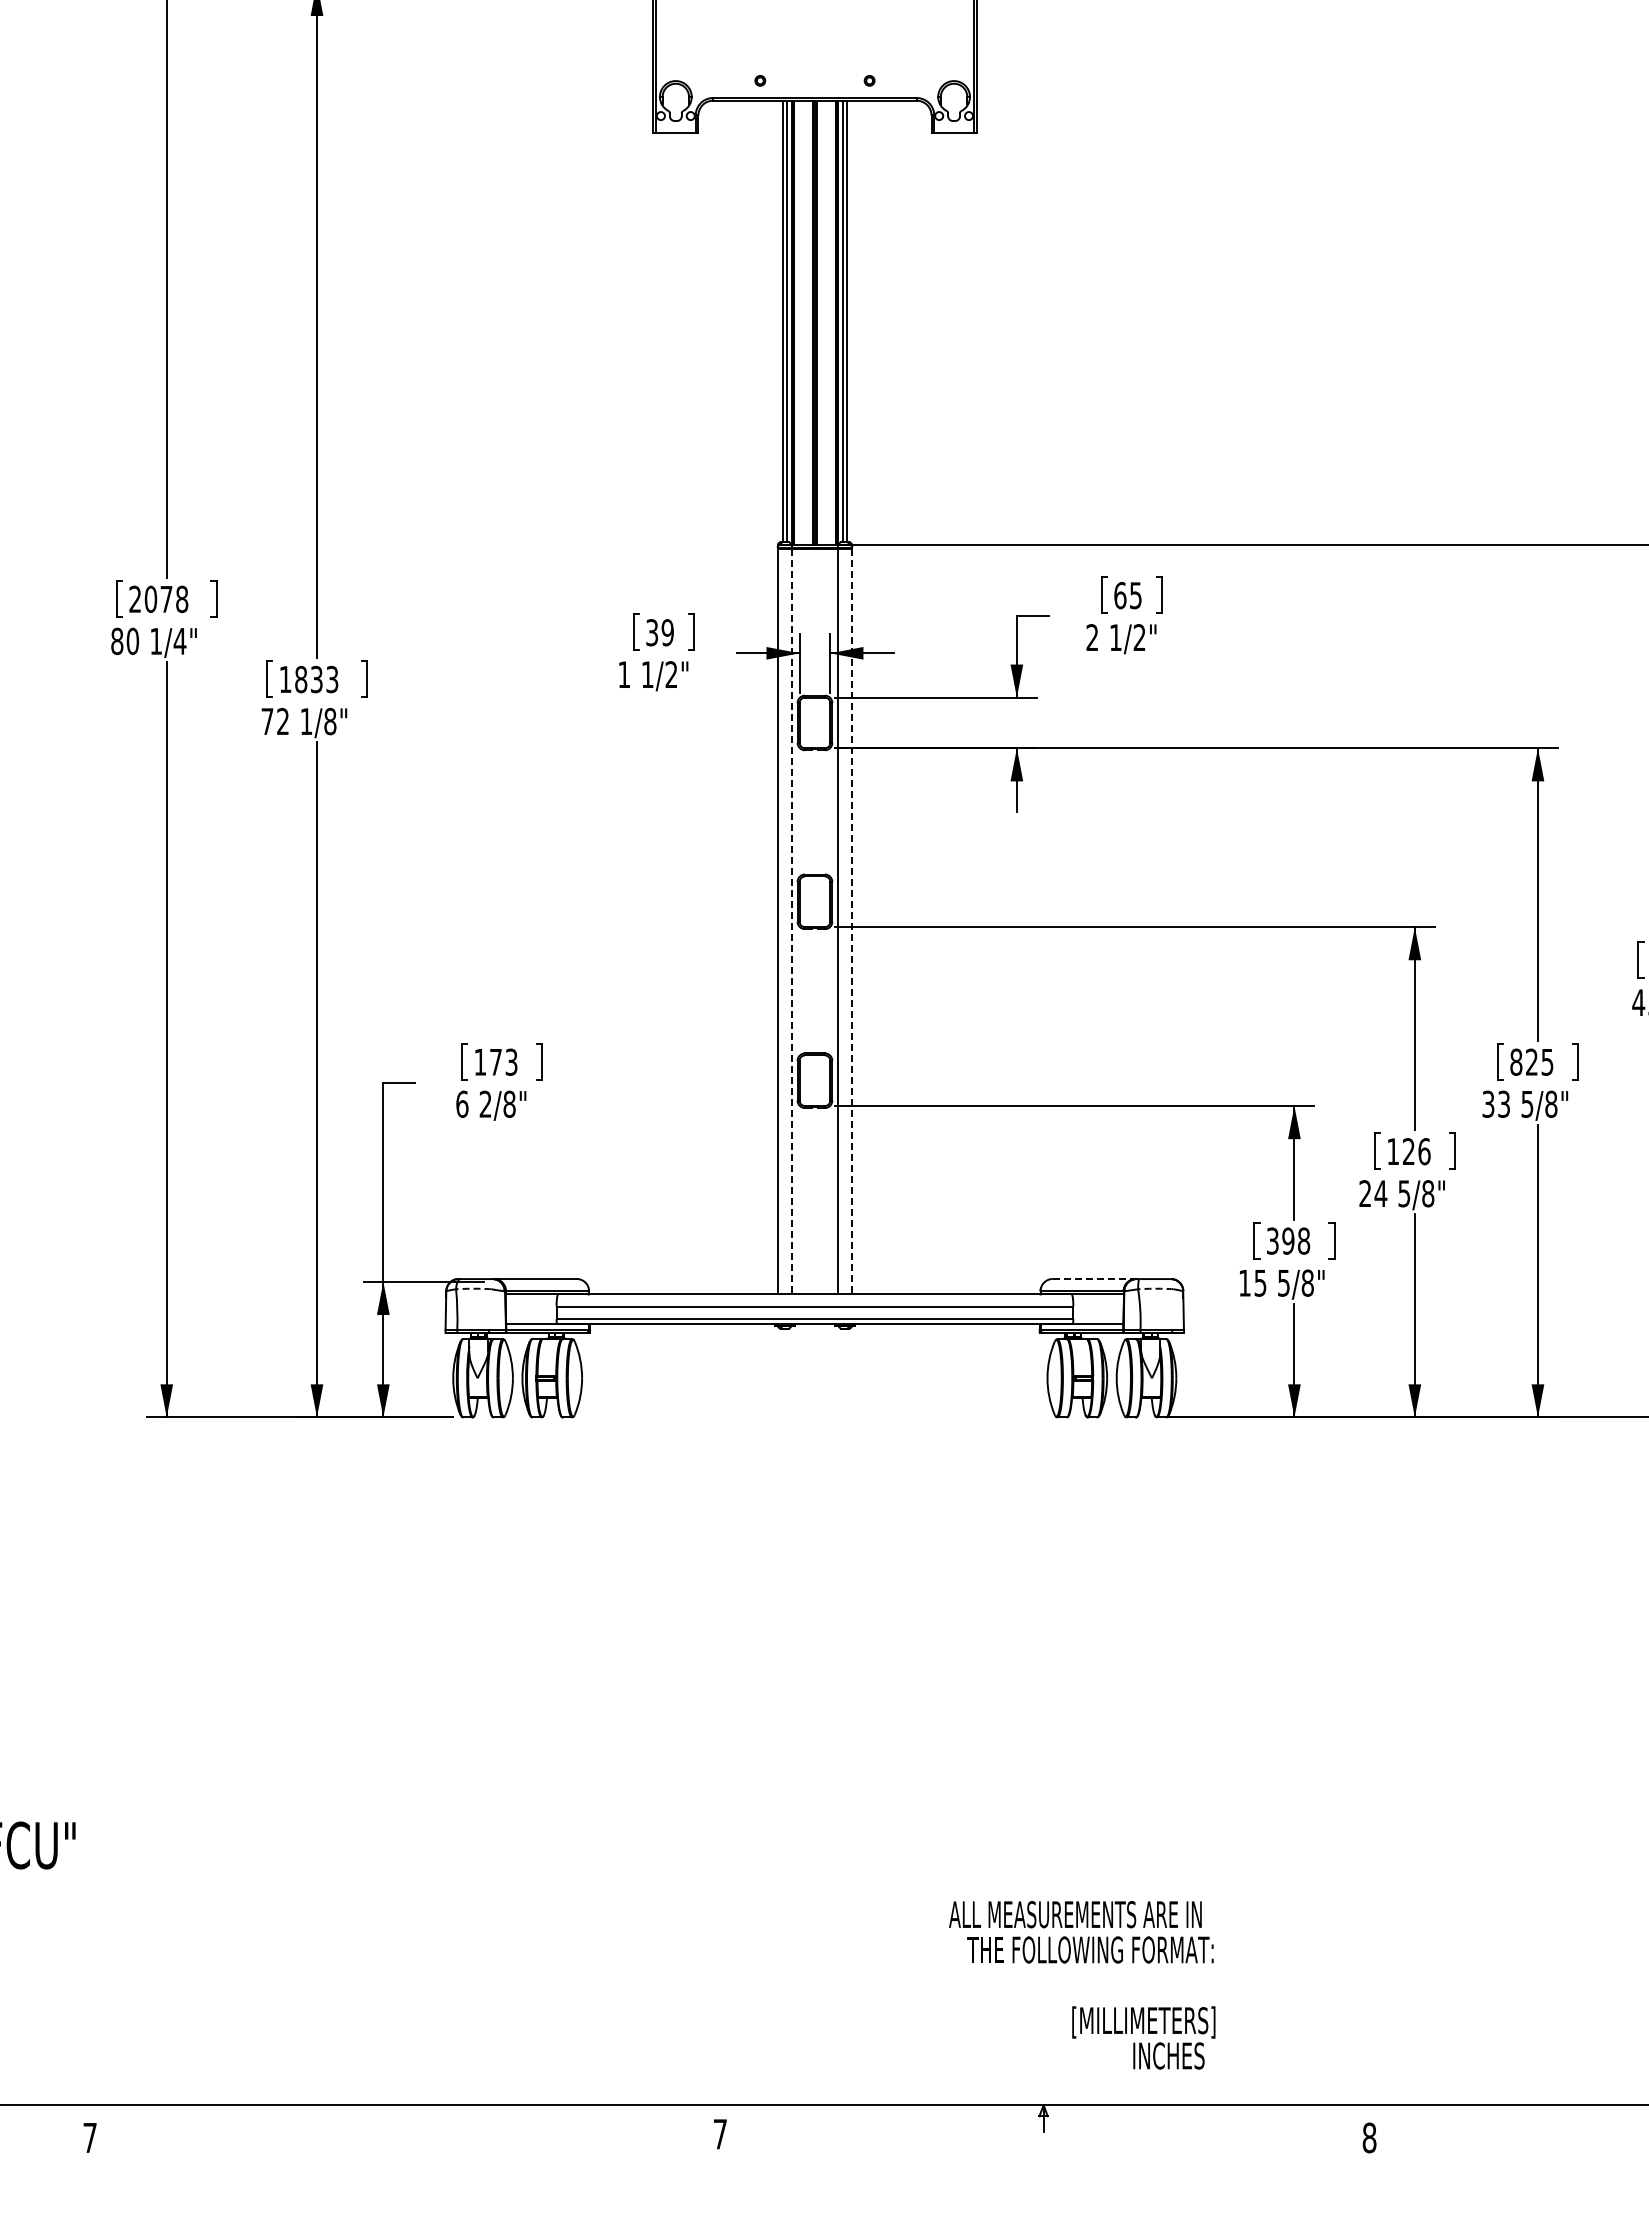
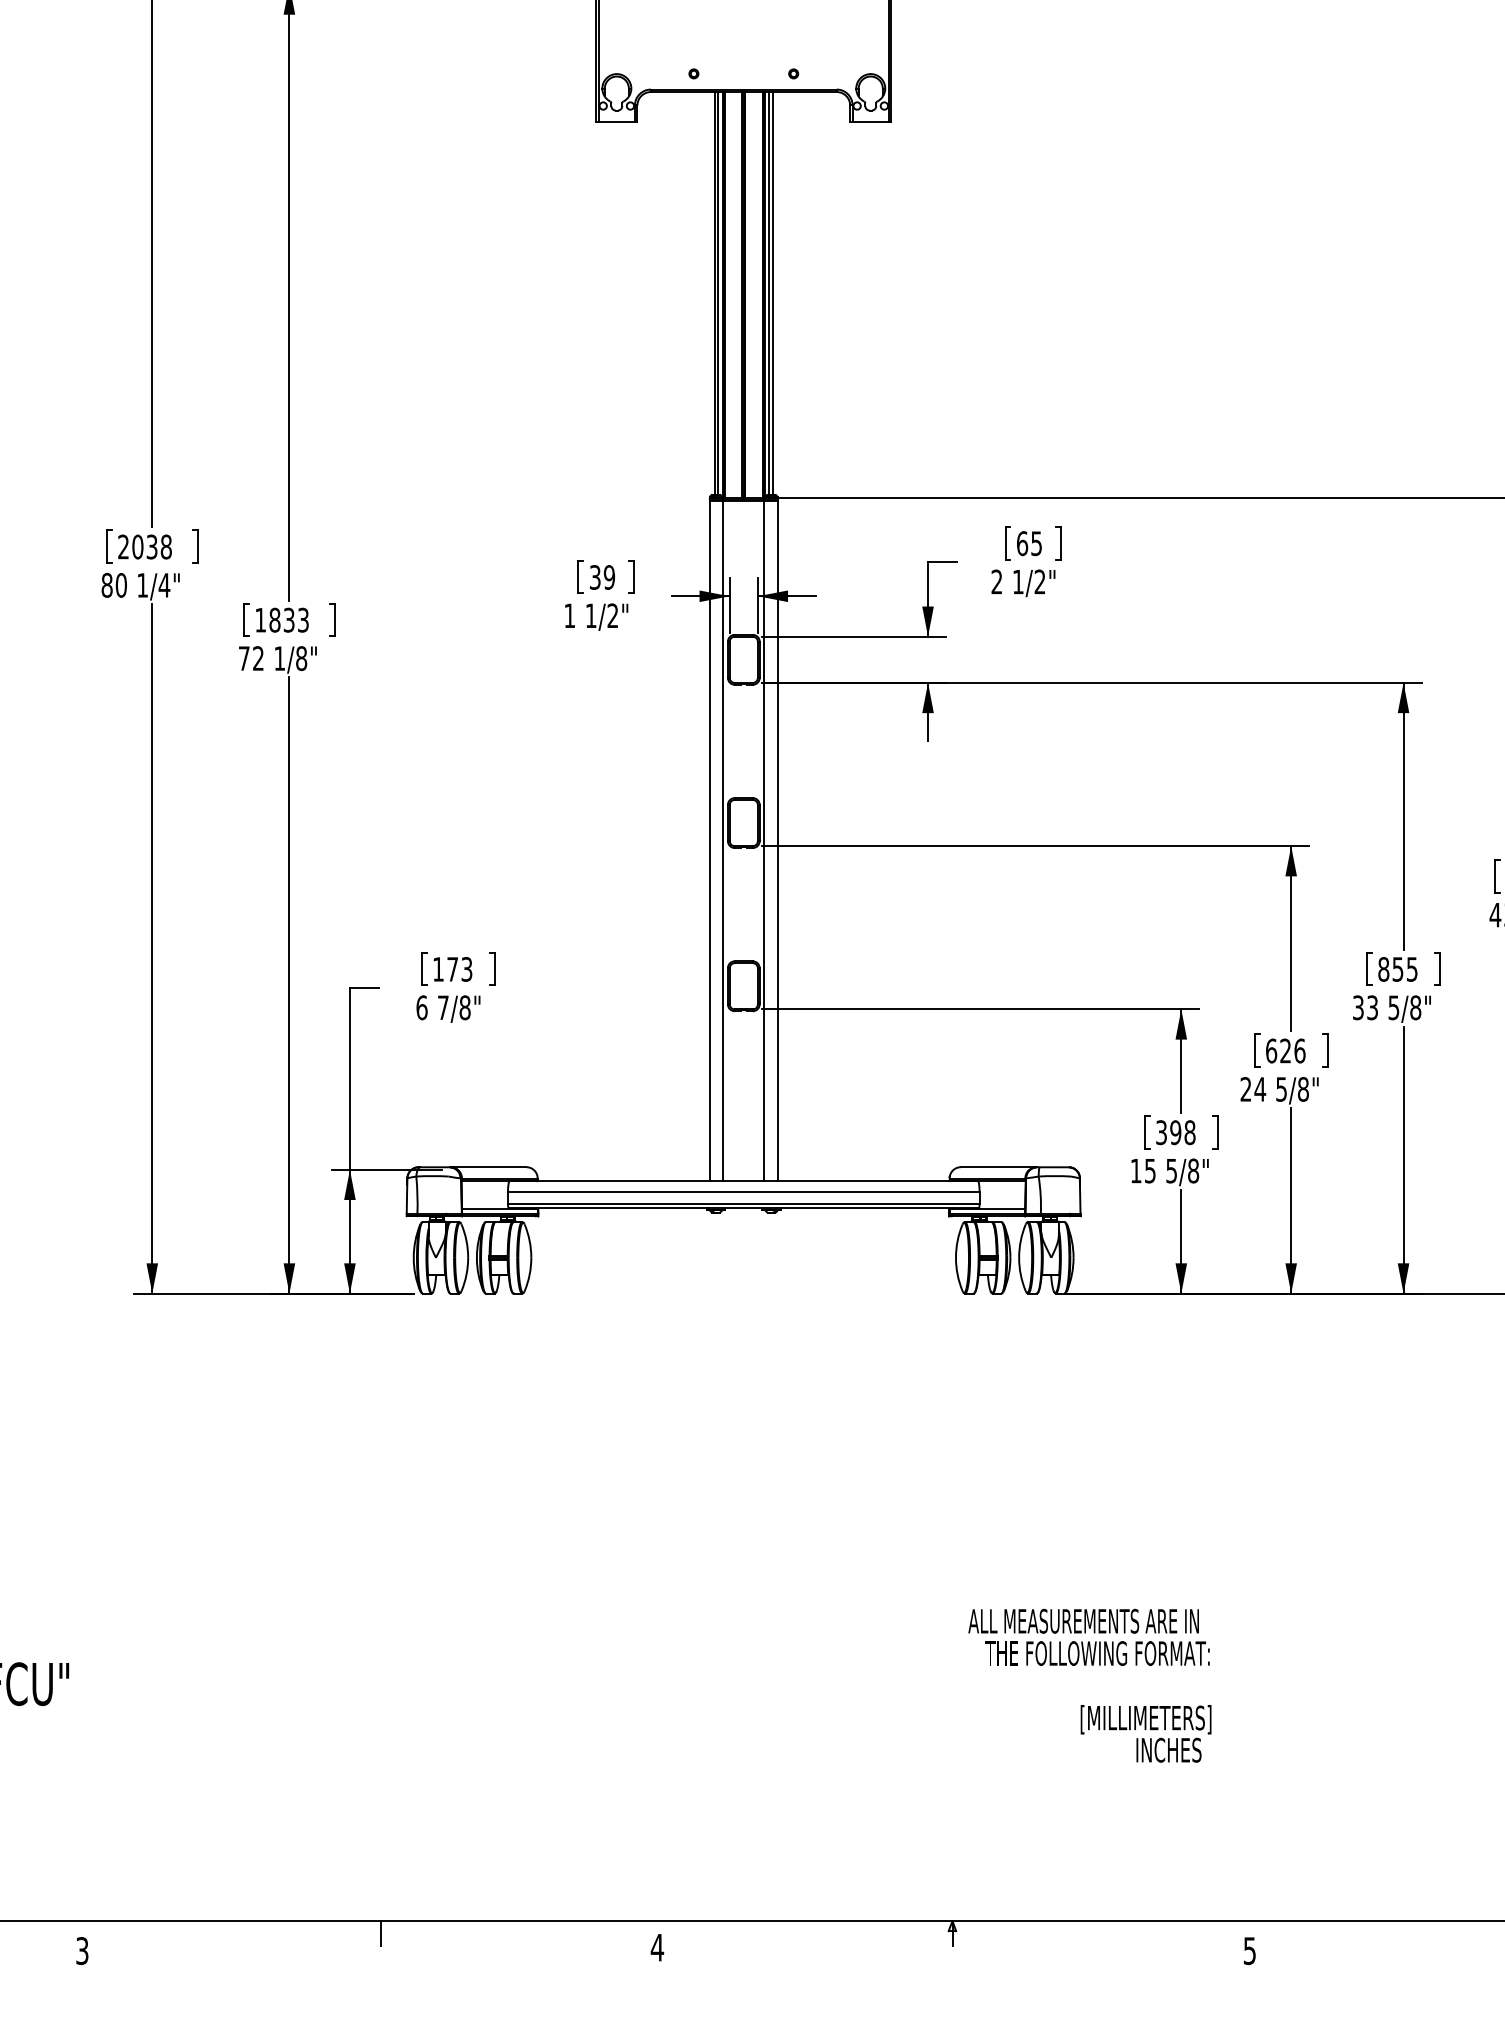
text: (166, 599) -> (152, 547), 2078 -> 2038
line: (792, 921) -> (723, 840), dashed -> solid
line: (852, 921) -> (778, 840), dashed -> solid
text: (1531, 1061) -> (1397, 968), 825 -> 855
text: (485, 1103) -> (443, 1007), 2/8" -> 7/8"
text: (1393, 1151) -> (1271, 1050), 126 -> 626
line: (1094, 1278) -> (998, 1166), dashed -> solid
arc: (473, 1288) -> (432, 1175), dashed -> solid
arc: (1155, 1288) -> (1054, 1175), dashed -> solid
text: (1082, 1985) -> (1090, 1685), moved
line: (417, 2118) -> (381, 1933), added
text: (720, 2134) -> (657, 1947), 7 -> 4
text: (89, 2137) -> (81, 1950), 7 -> 3
text: (1369, 2137) -> (1249, 1950), 8 -> 5

